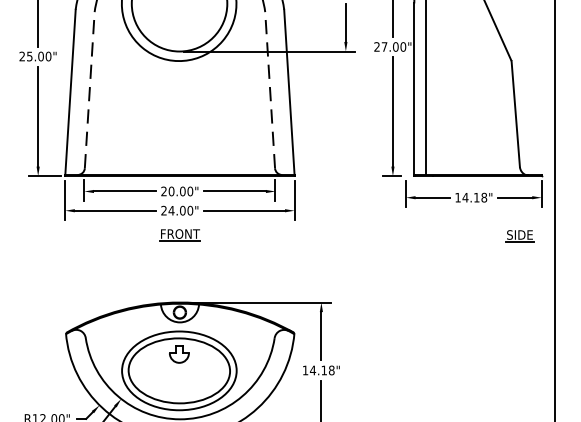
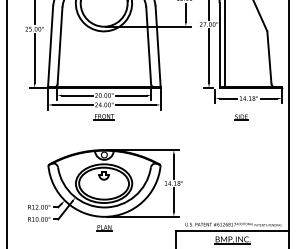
line: (90, 89) -> (60, 45), dashed -> solid
line: (269, 89) -> (148, 45), dashed -> solid
part: (520, 236) -> (241, 117), moved

